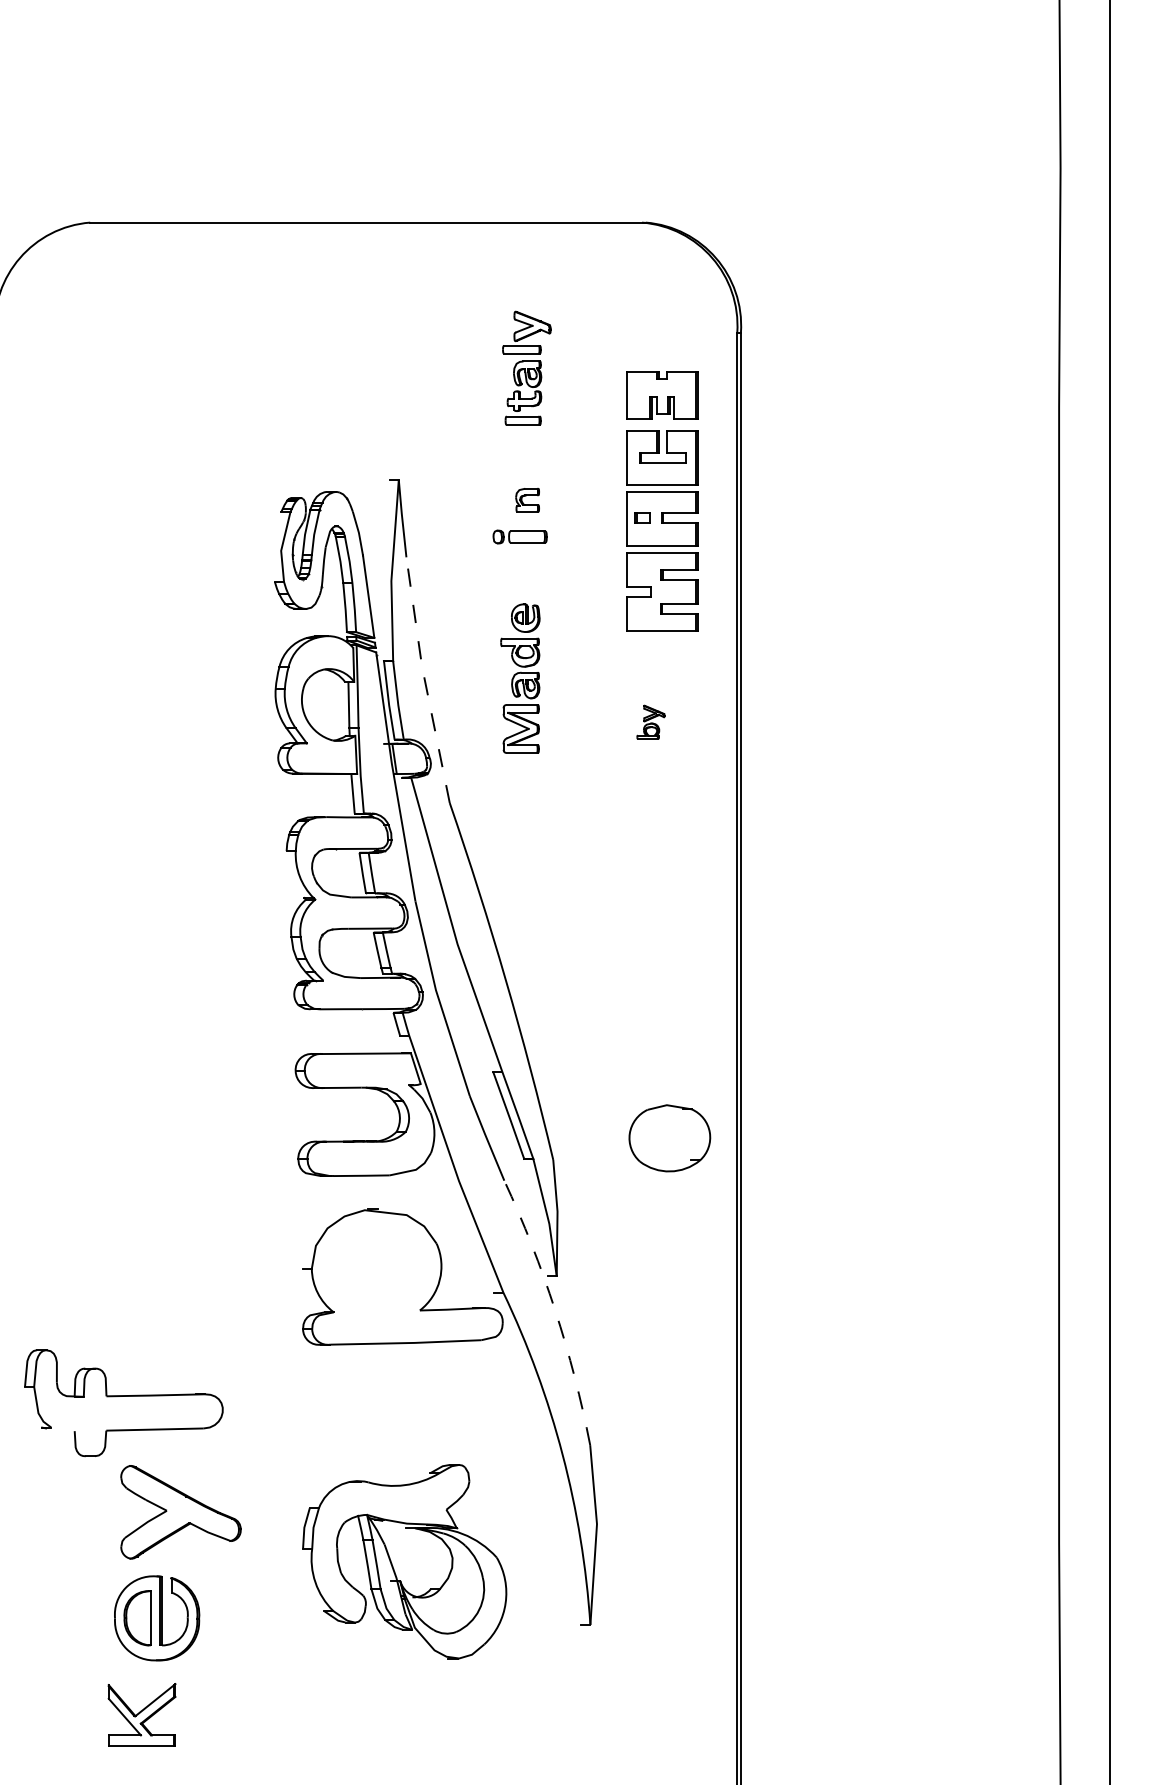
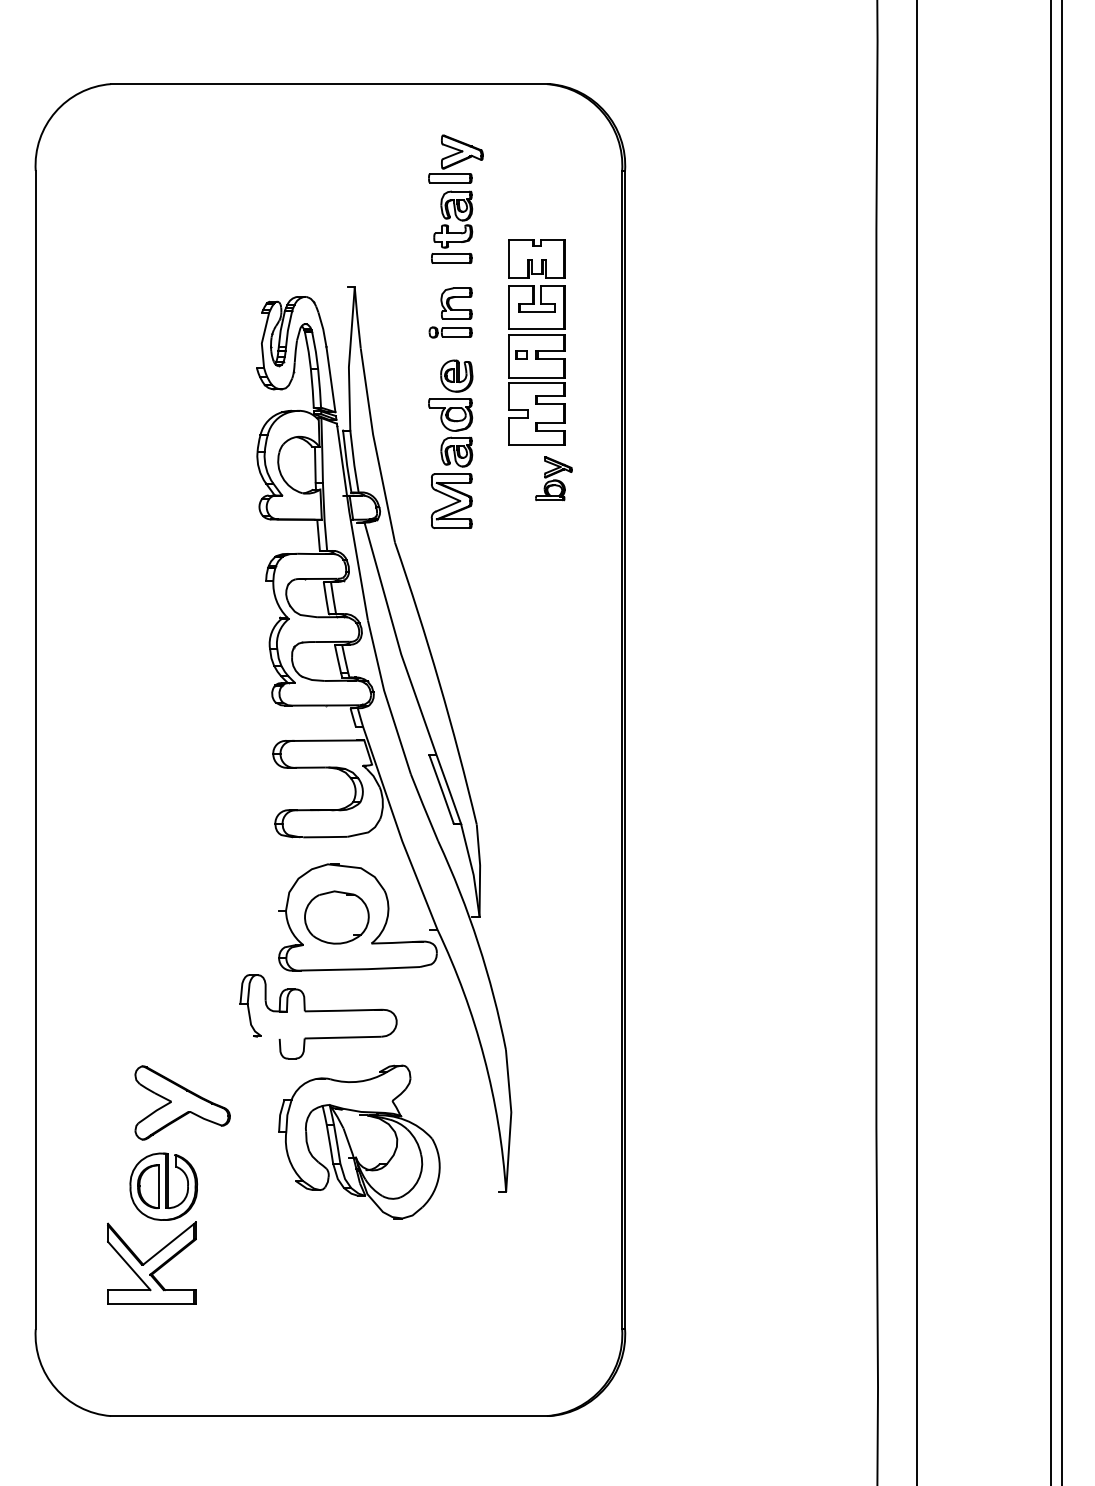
part: (526, 367) -> (455, 198), size x1.43
part: (527, 500) -> (456, 303), size x1.67
part: (661, 501) -> (536, 342), moved
part: (519, 678) -> (450, 444), size x1.43
line: (425, 680) -> (375, 445), dashed -> solid
part: (650, 721) -> (553, 478), size x1.67
part: (669, 1138) -> (336, 917), moved
arc: (555, 1310) -> (478, 943), dashed -> solid
part: (123, 1402) -> (318, 1016), moved
part: (141, 1714) -> (151, 1262), size x1.67

